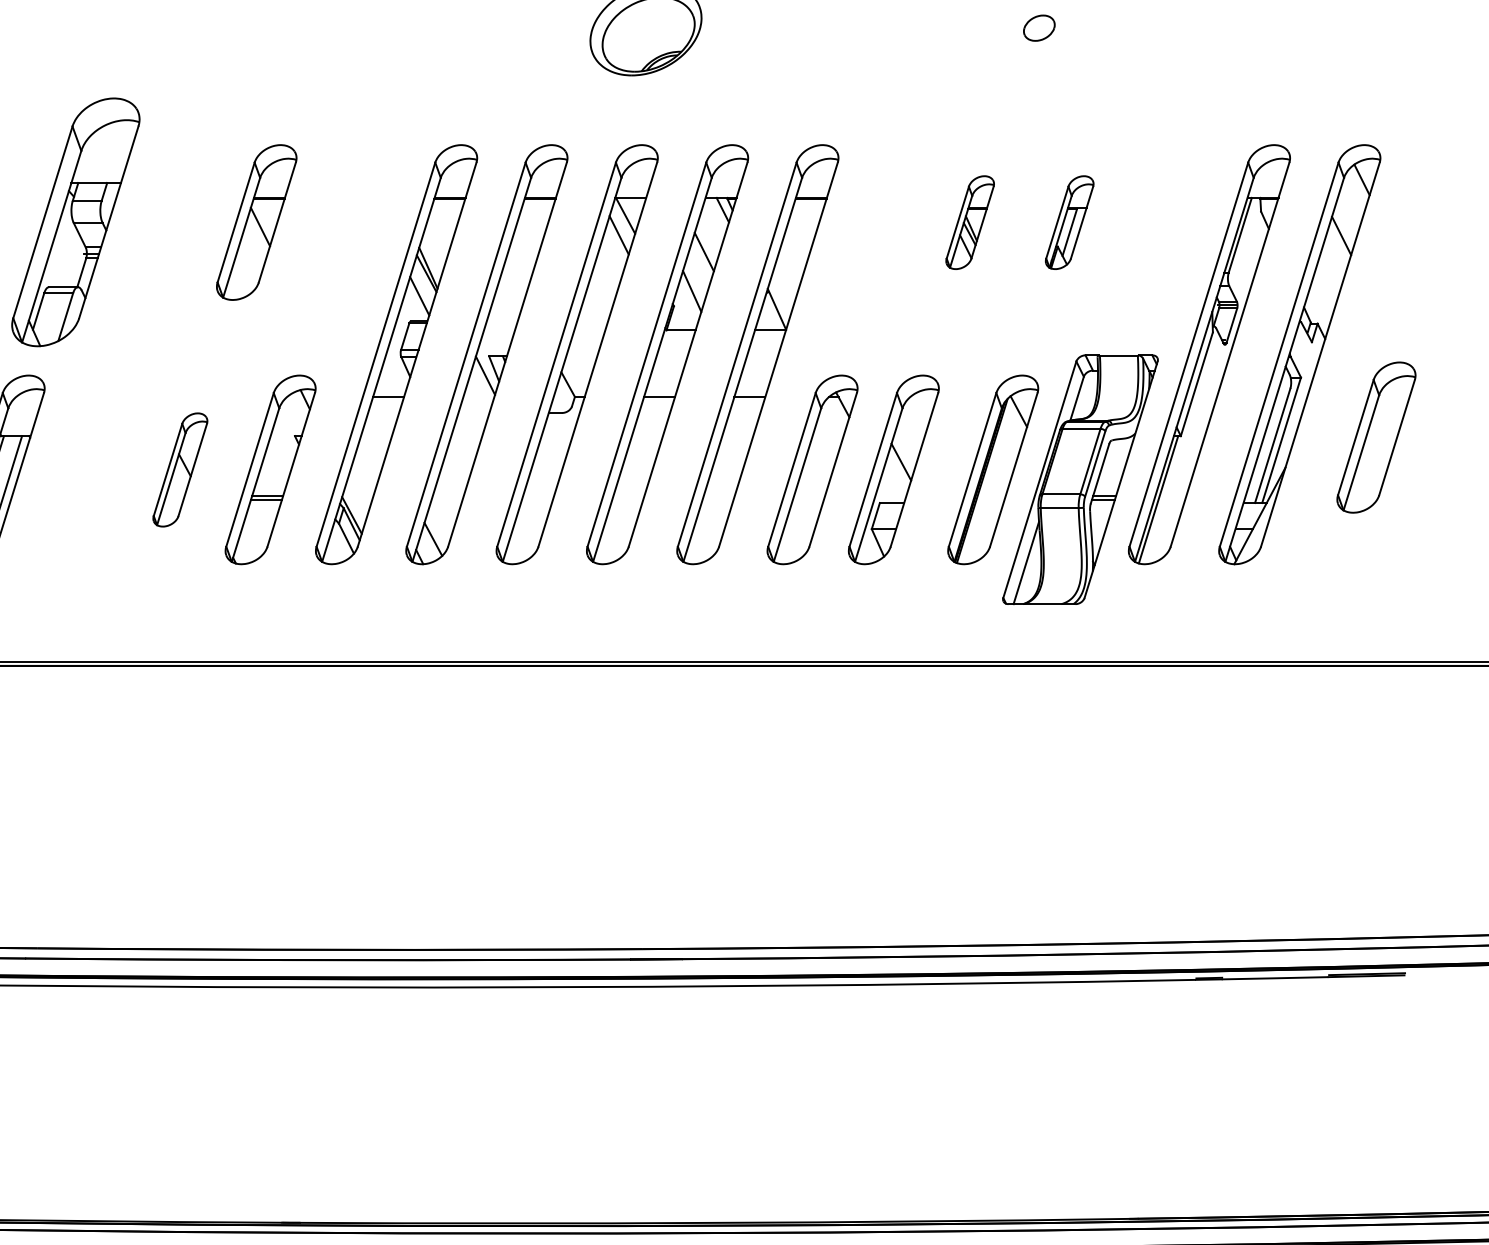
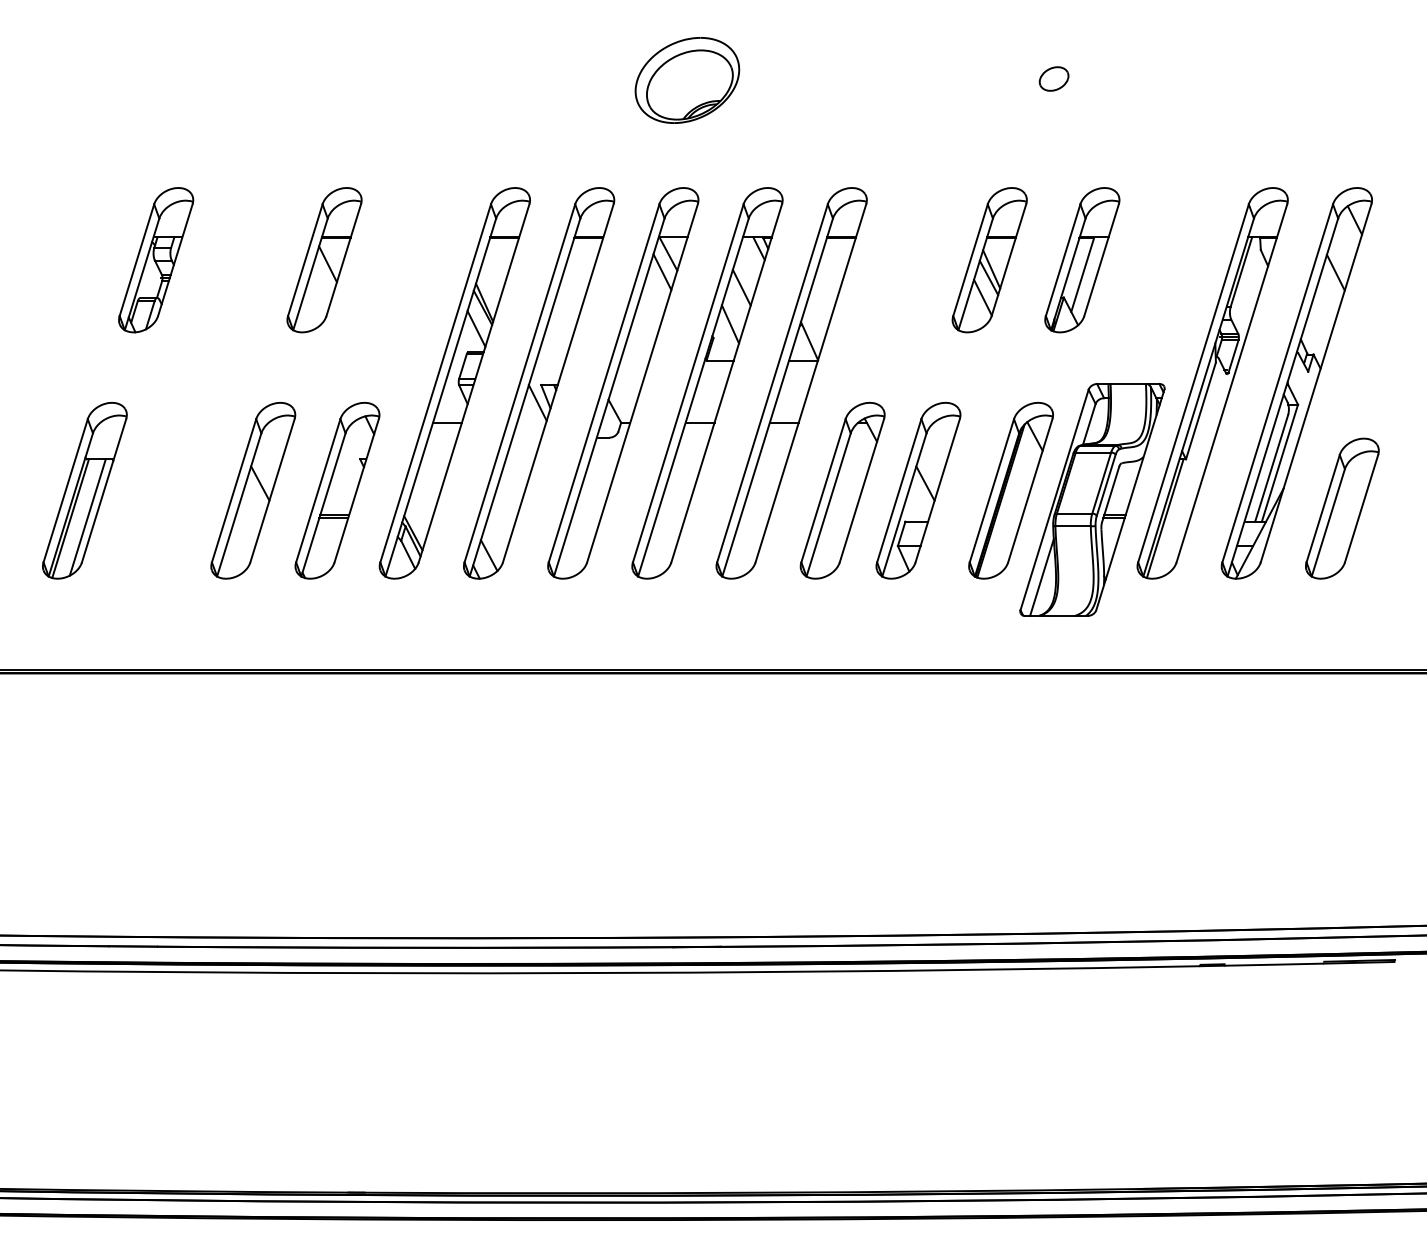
part: (76, 222) -> (156, 260), size x0.62
part: (970, 222) -> (989, 260), size x1.67
part: (1069, 222) -> (1082, 260), size x1.67
part: (1376, 437) -> (1342, 508), moved
part: (180, 469) -> (253, 490), size x1.67

